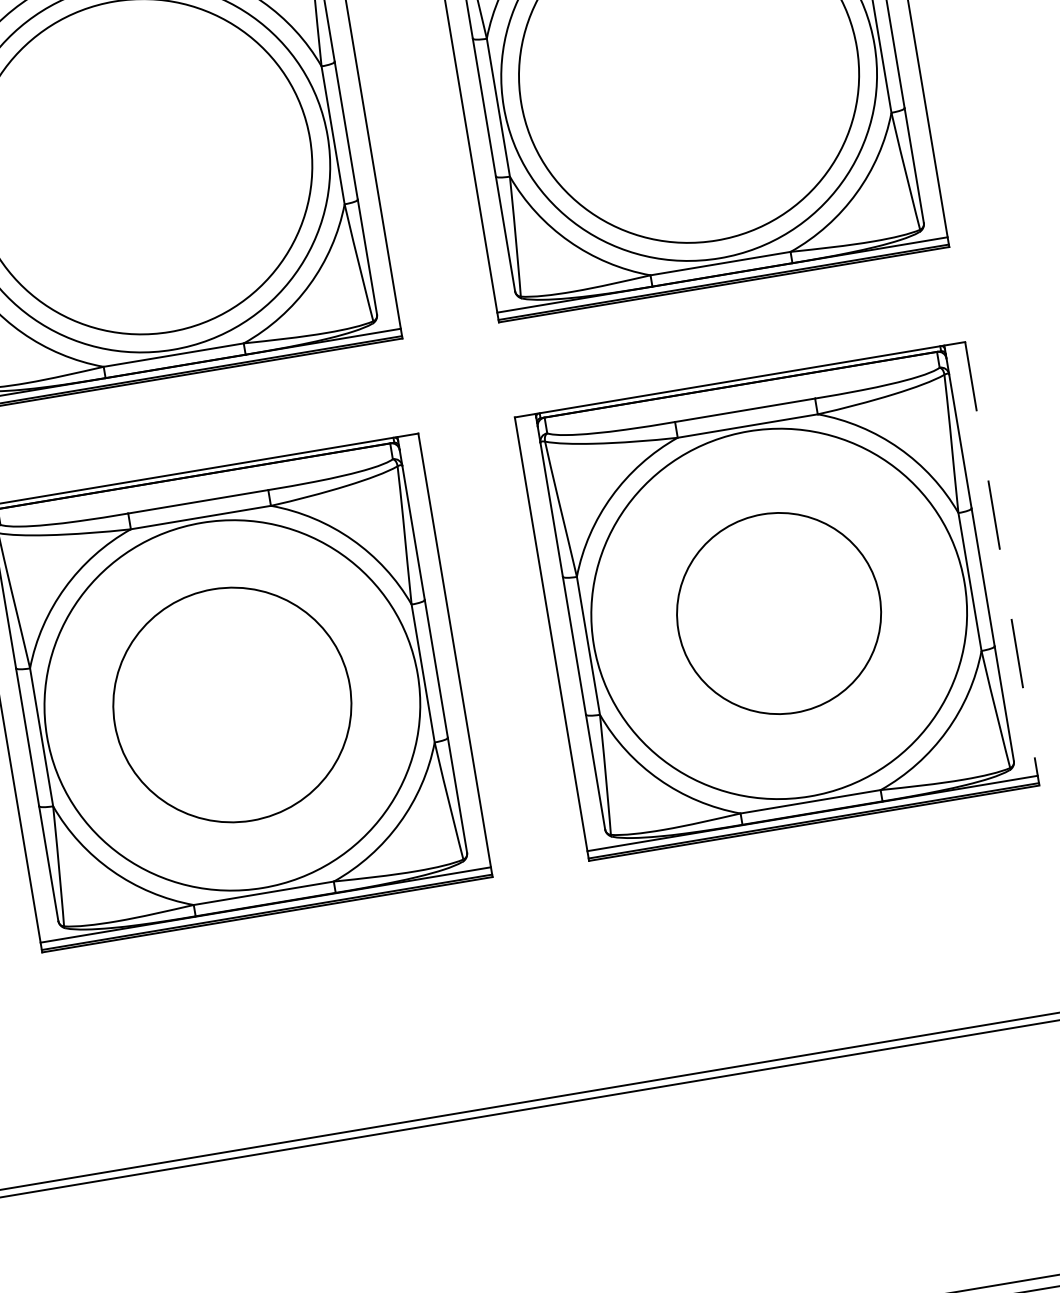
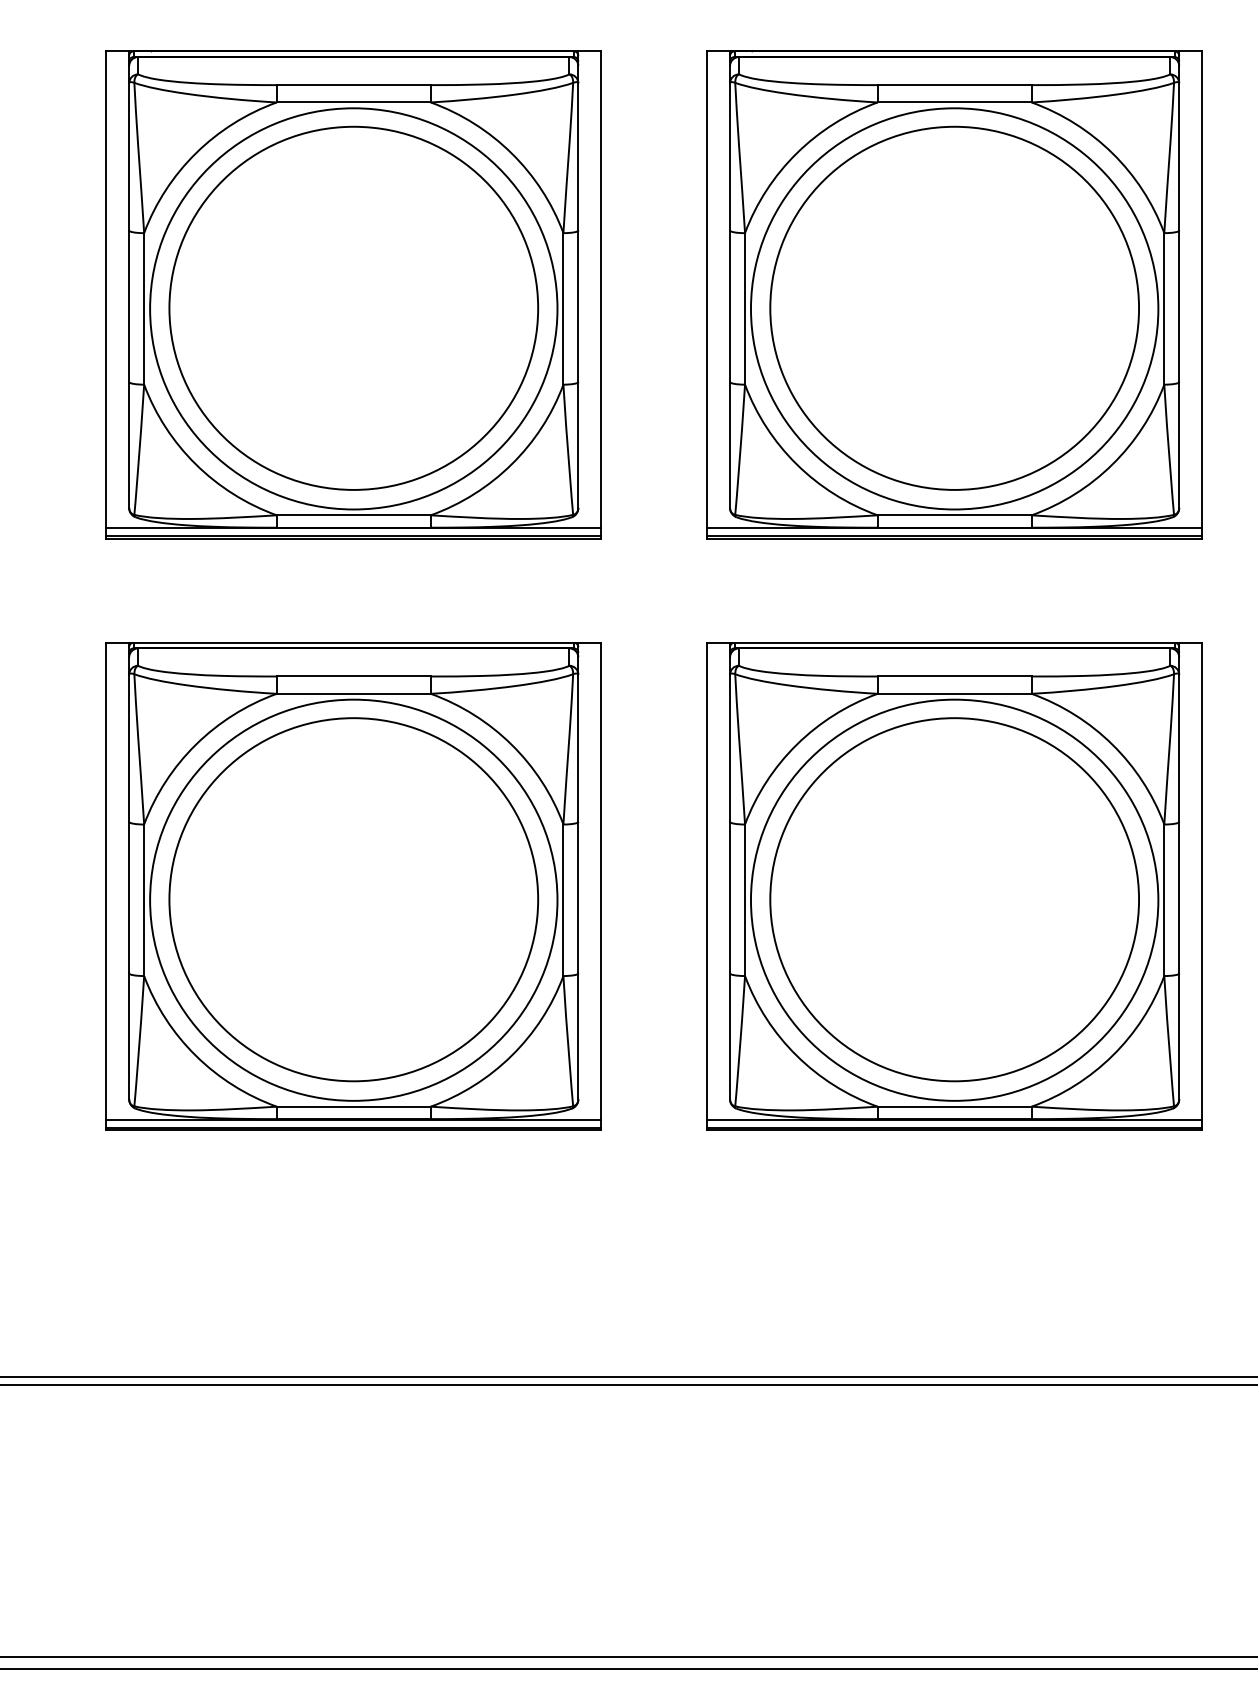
line: (1002, 563) -> (1202, 886), dashed -> solid
part: (778, 613) -> (954, 899), size x1.67
part: (232, 704) -> (353, 899), size x1.43

